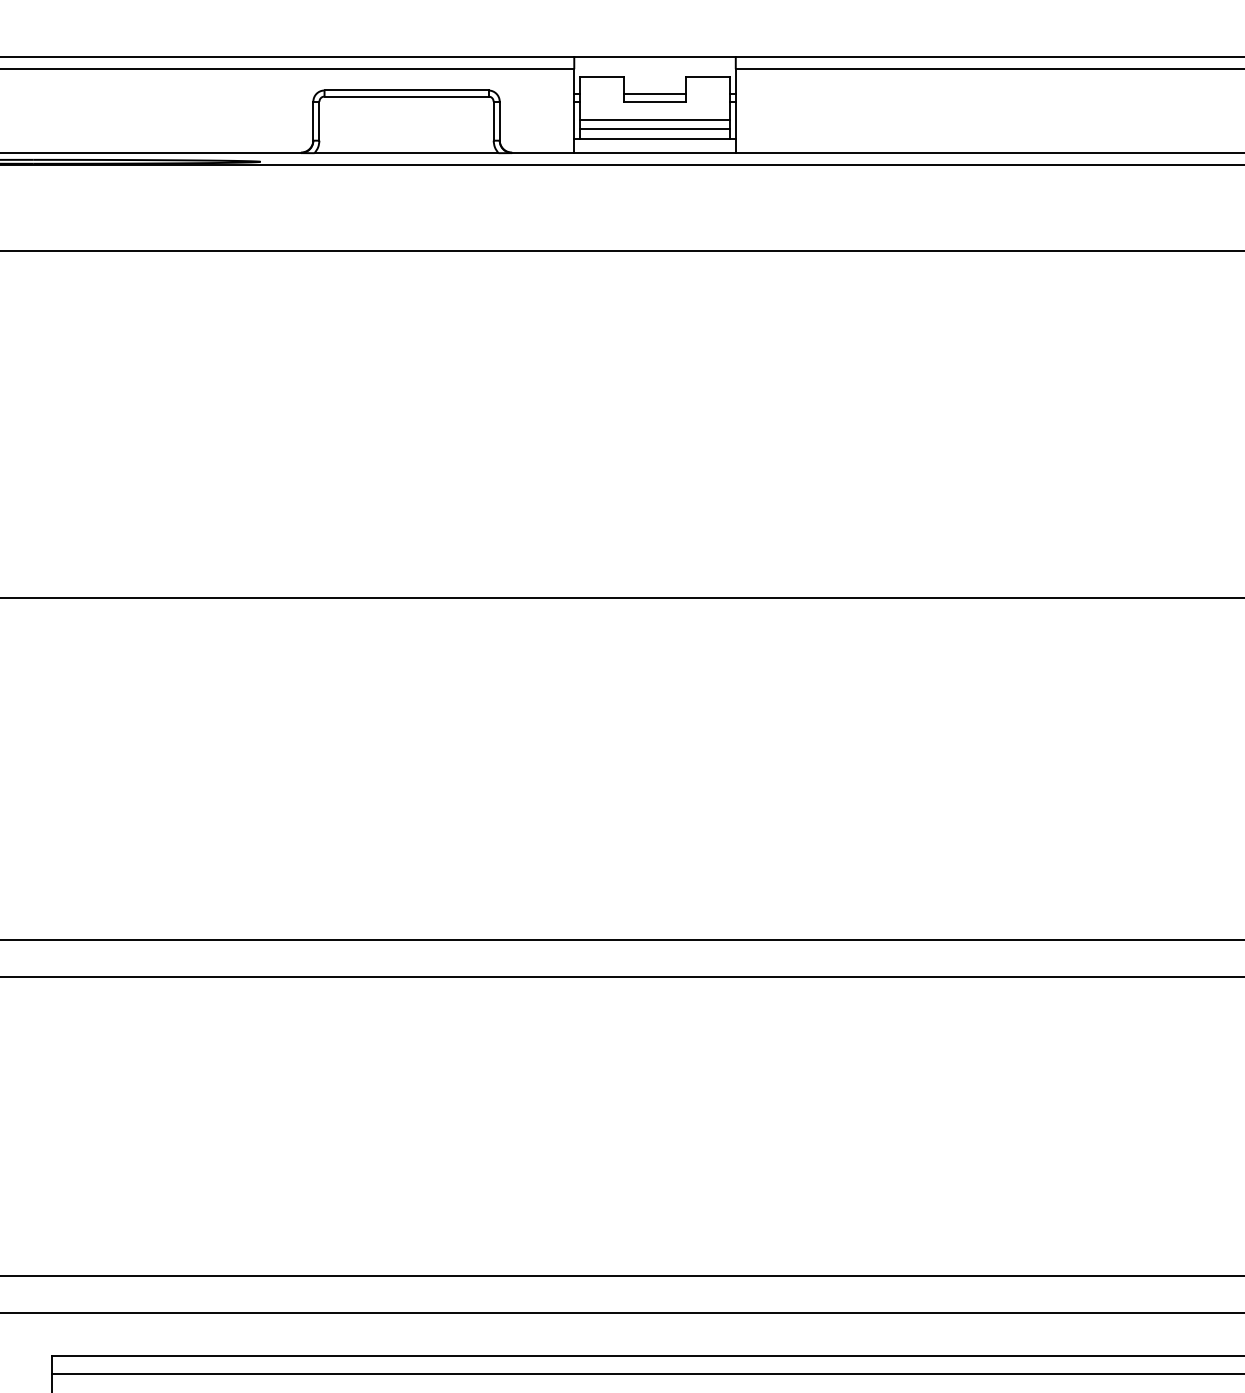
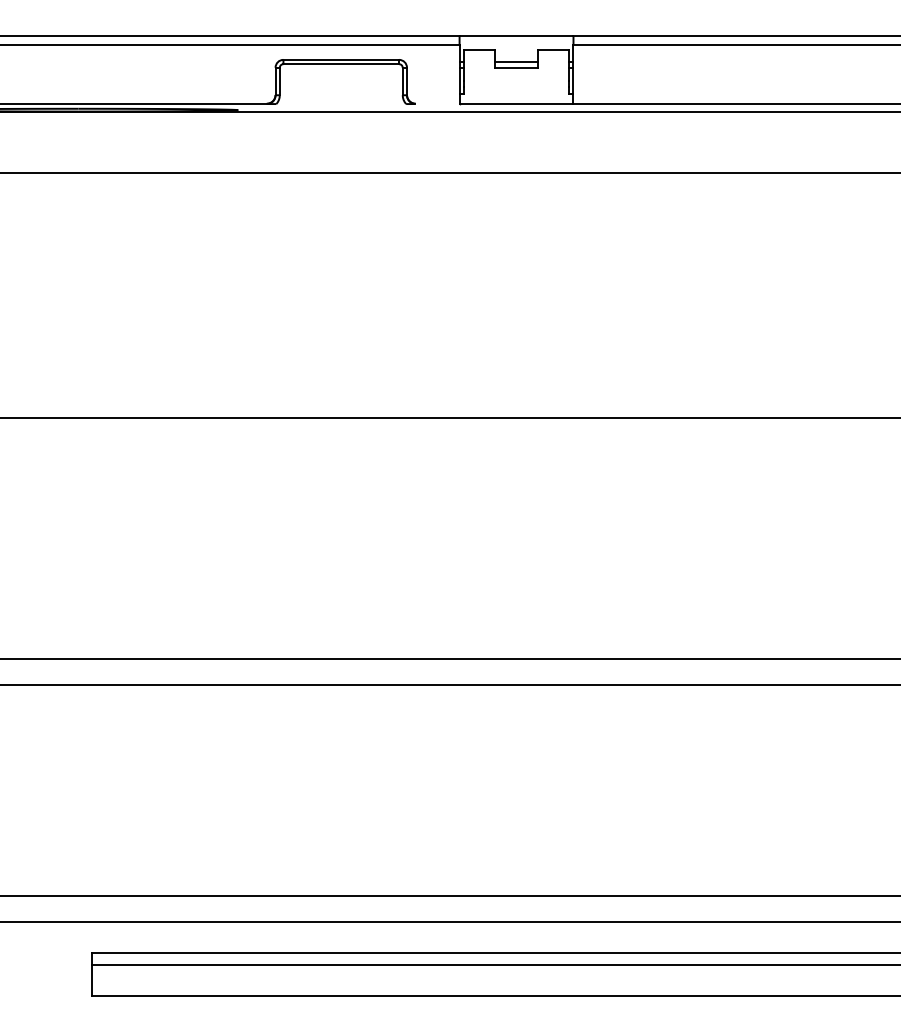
line: (654, 119) -> (516, 80), removed
line: (654, 129) -> (516, 87), removed
line: (654, 138) -> (516, 93), removed
line: (542, 152) -> (437, 103), removed
line: (406, 153) -> (341, 104), removed

